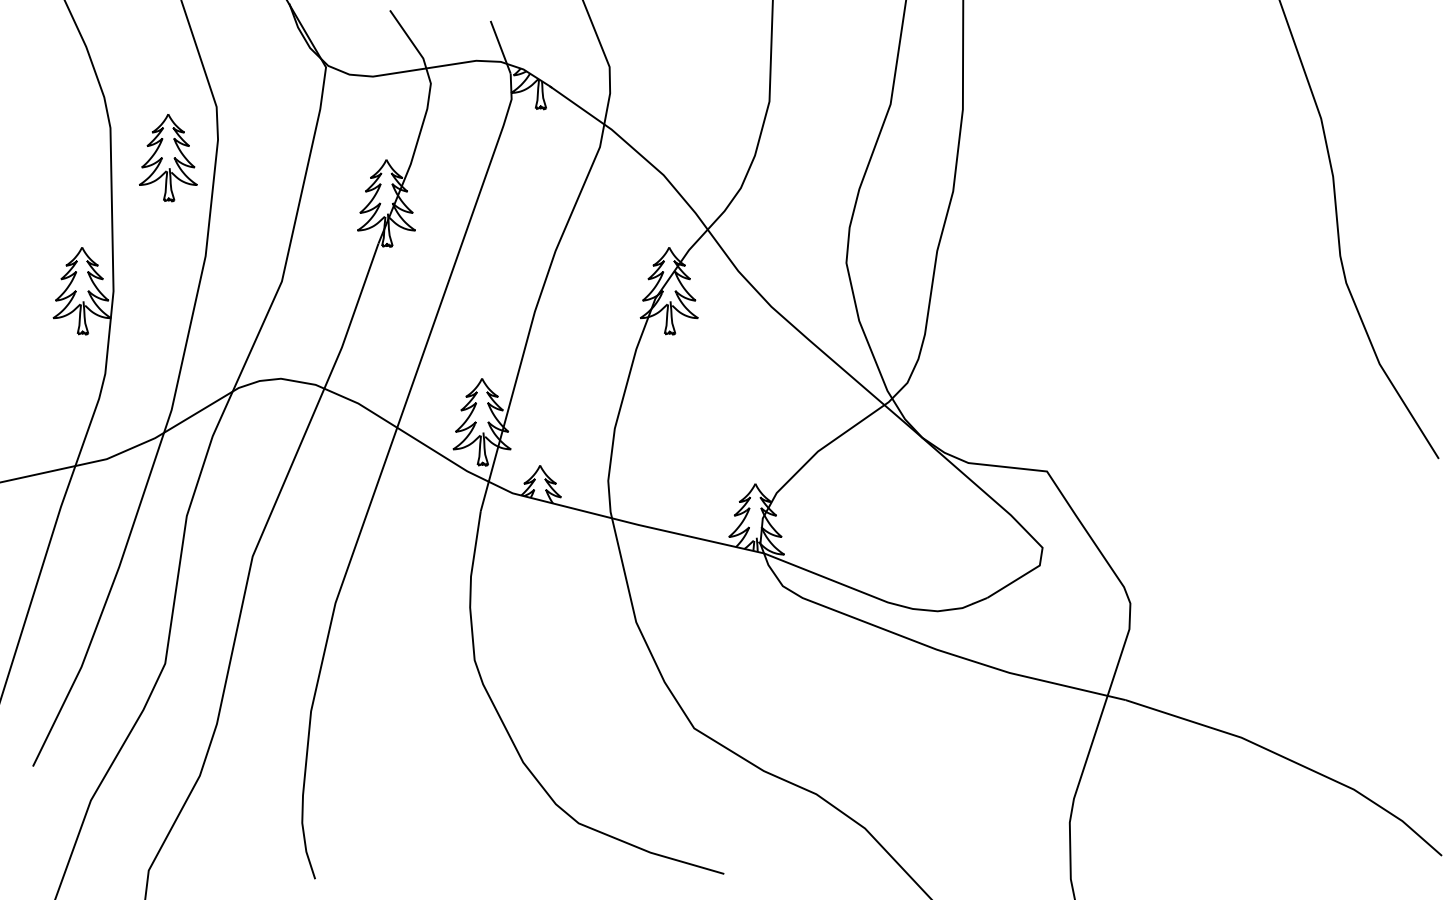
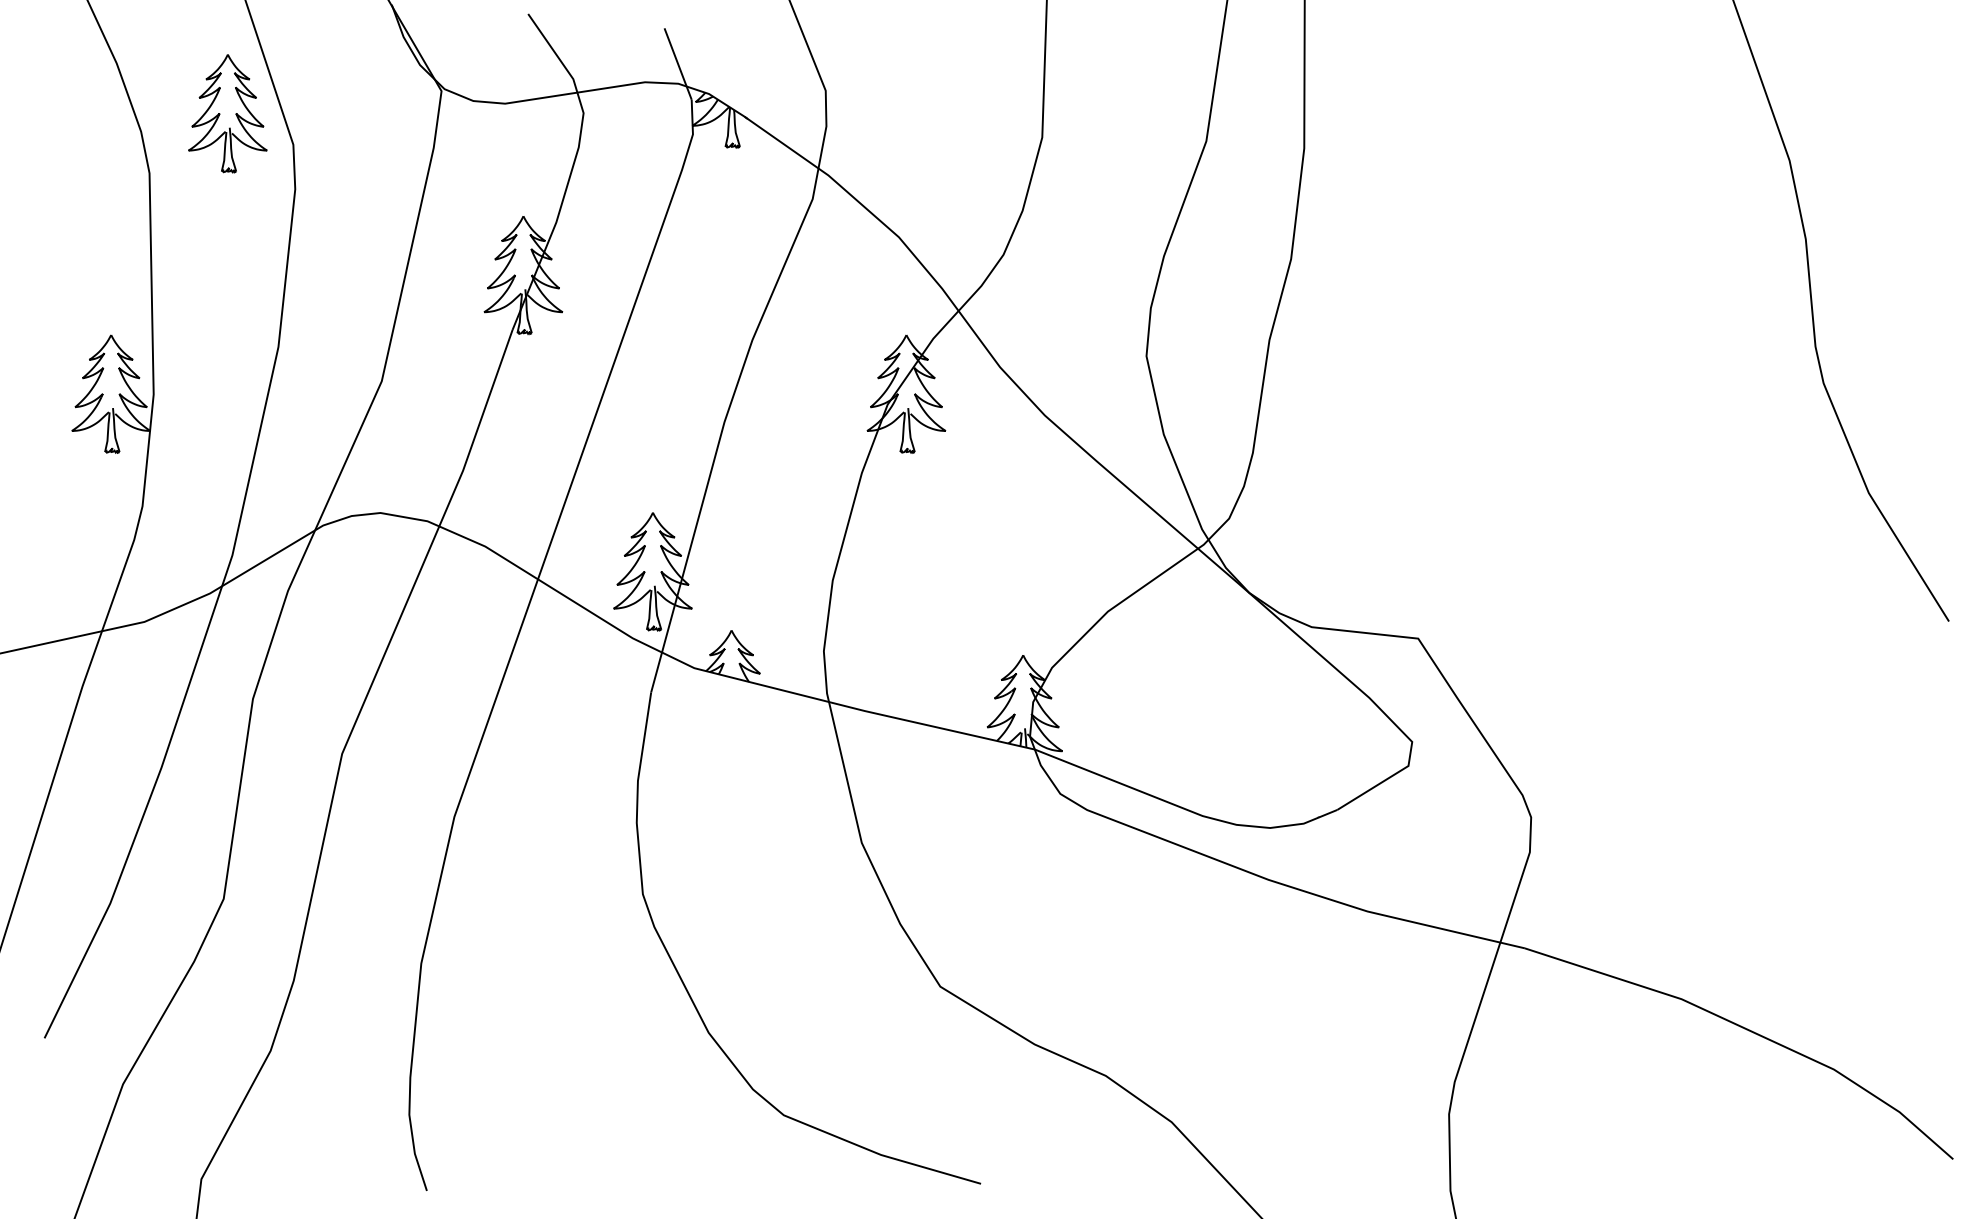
part: (168, 157) -> (227, 113), moved

